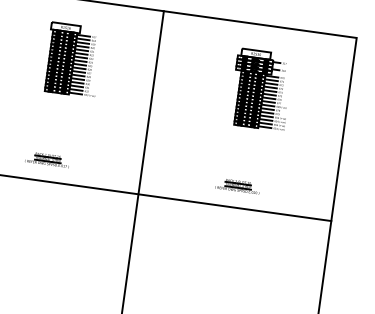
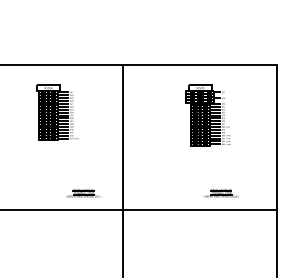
part: (47, 159) -> (83, 193), moved
part: (236, 186) -> (220, 193), moved

